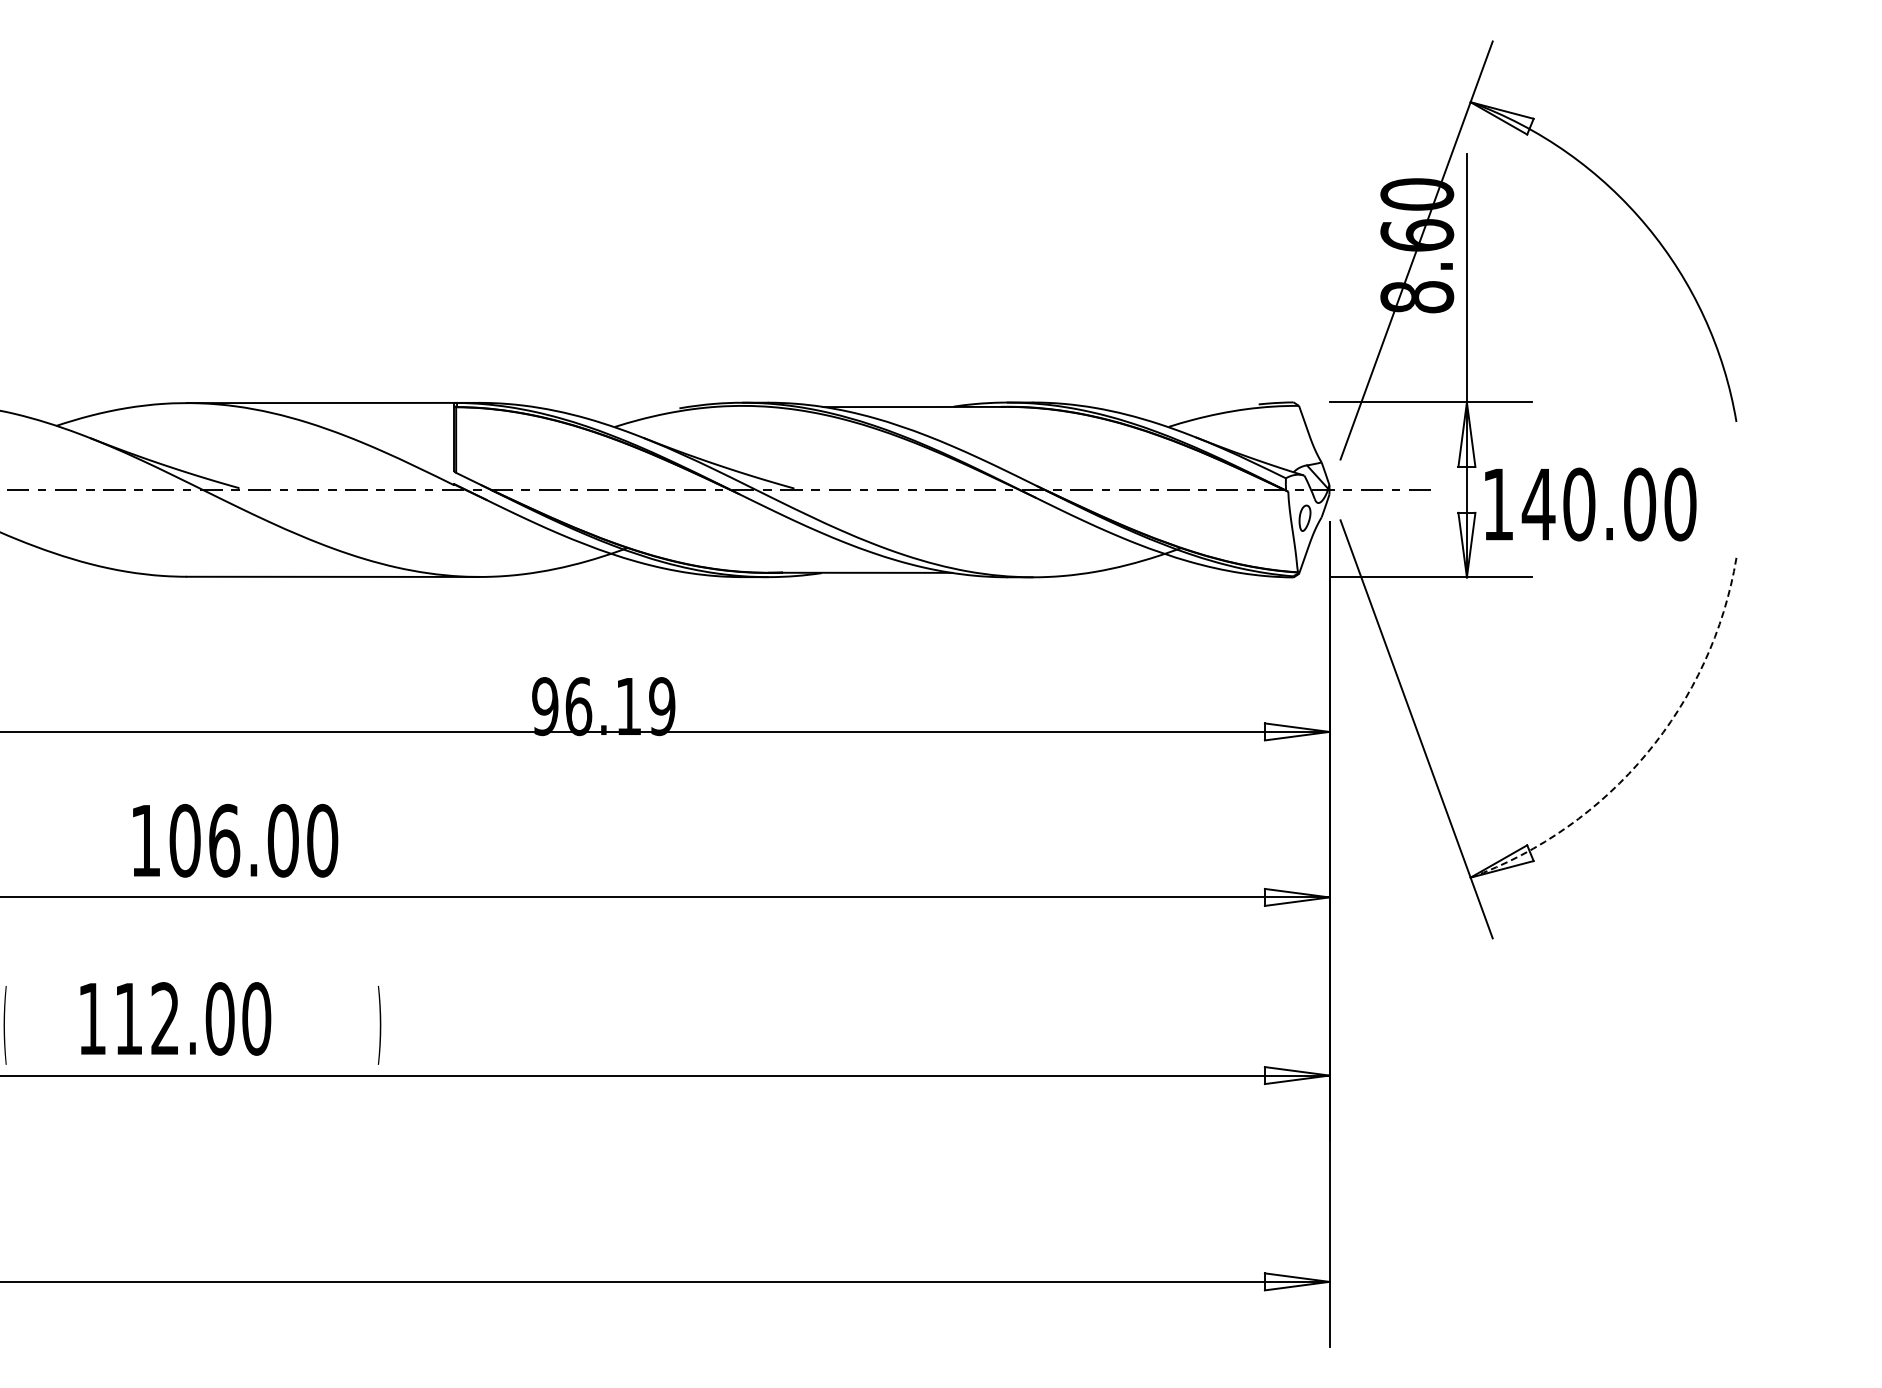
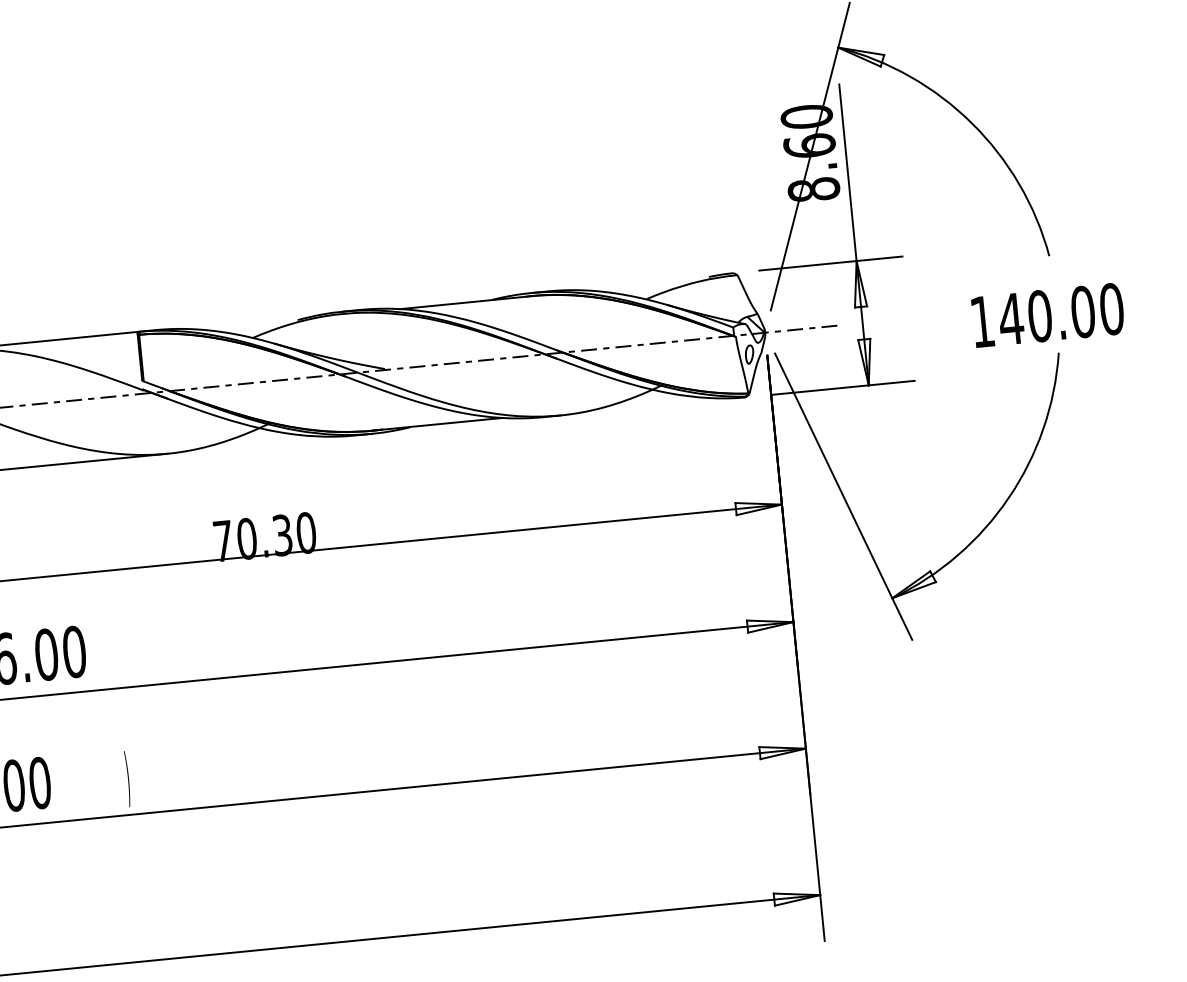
text: (1590, 504) -> (1048, 315), moved
text: (603, 706) -> (264, 537), 96.19 -> 70.30
arc: (1646, 753) -> (1008, 497), dashed -> solid

